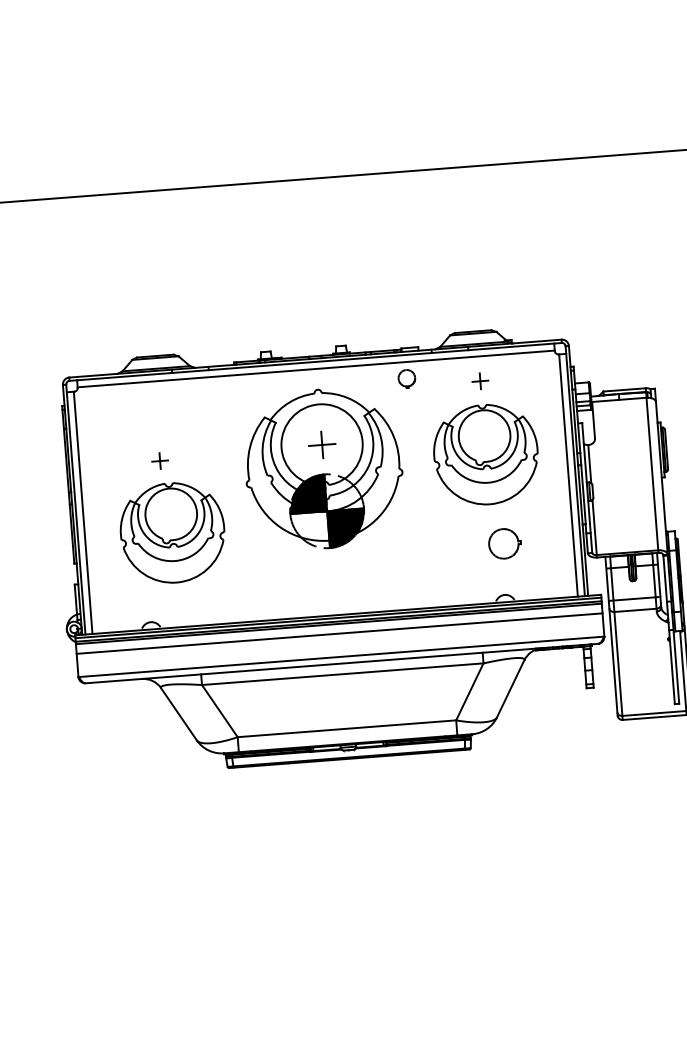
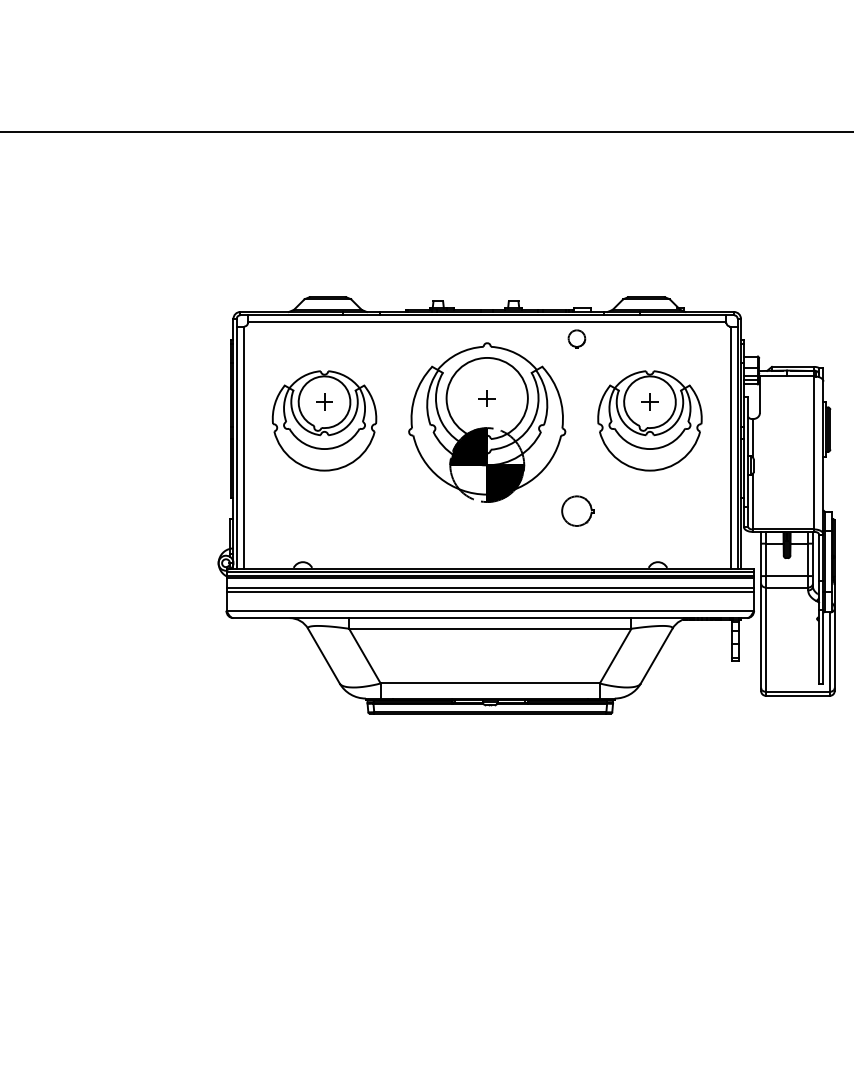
part: (479, 380) -> (649, 401), moved
part: (321, 444) -> (486, 398), size x0.62
part: (172, 532) -> (324, 420), moved
part: (504, 543) -> (577, 510), moved
line: (339, 637) -> (489, 591), added

